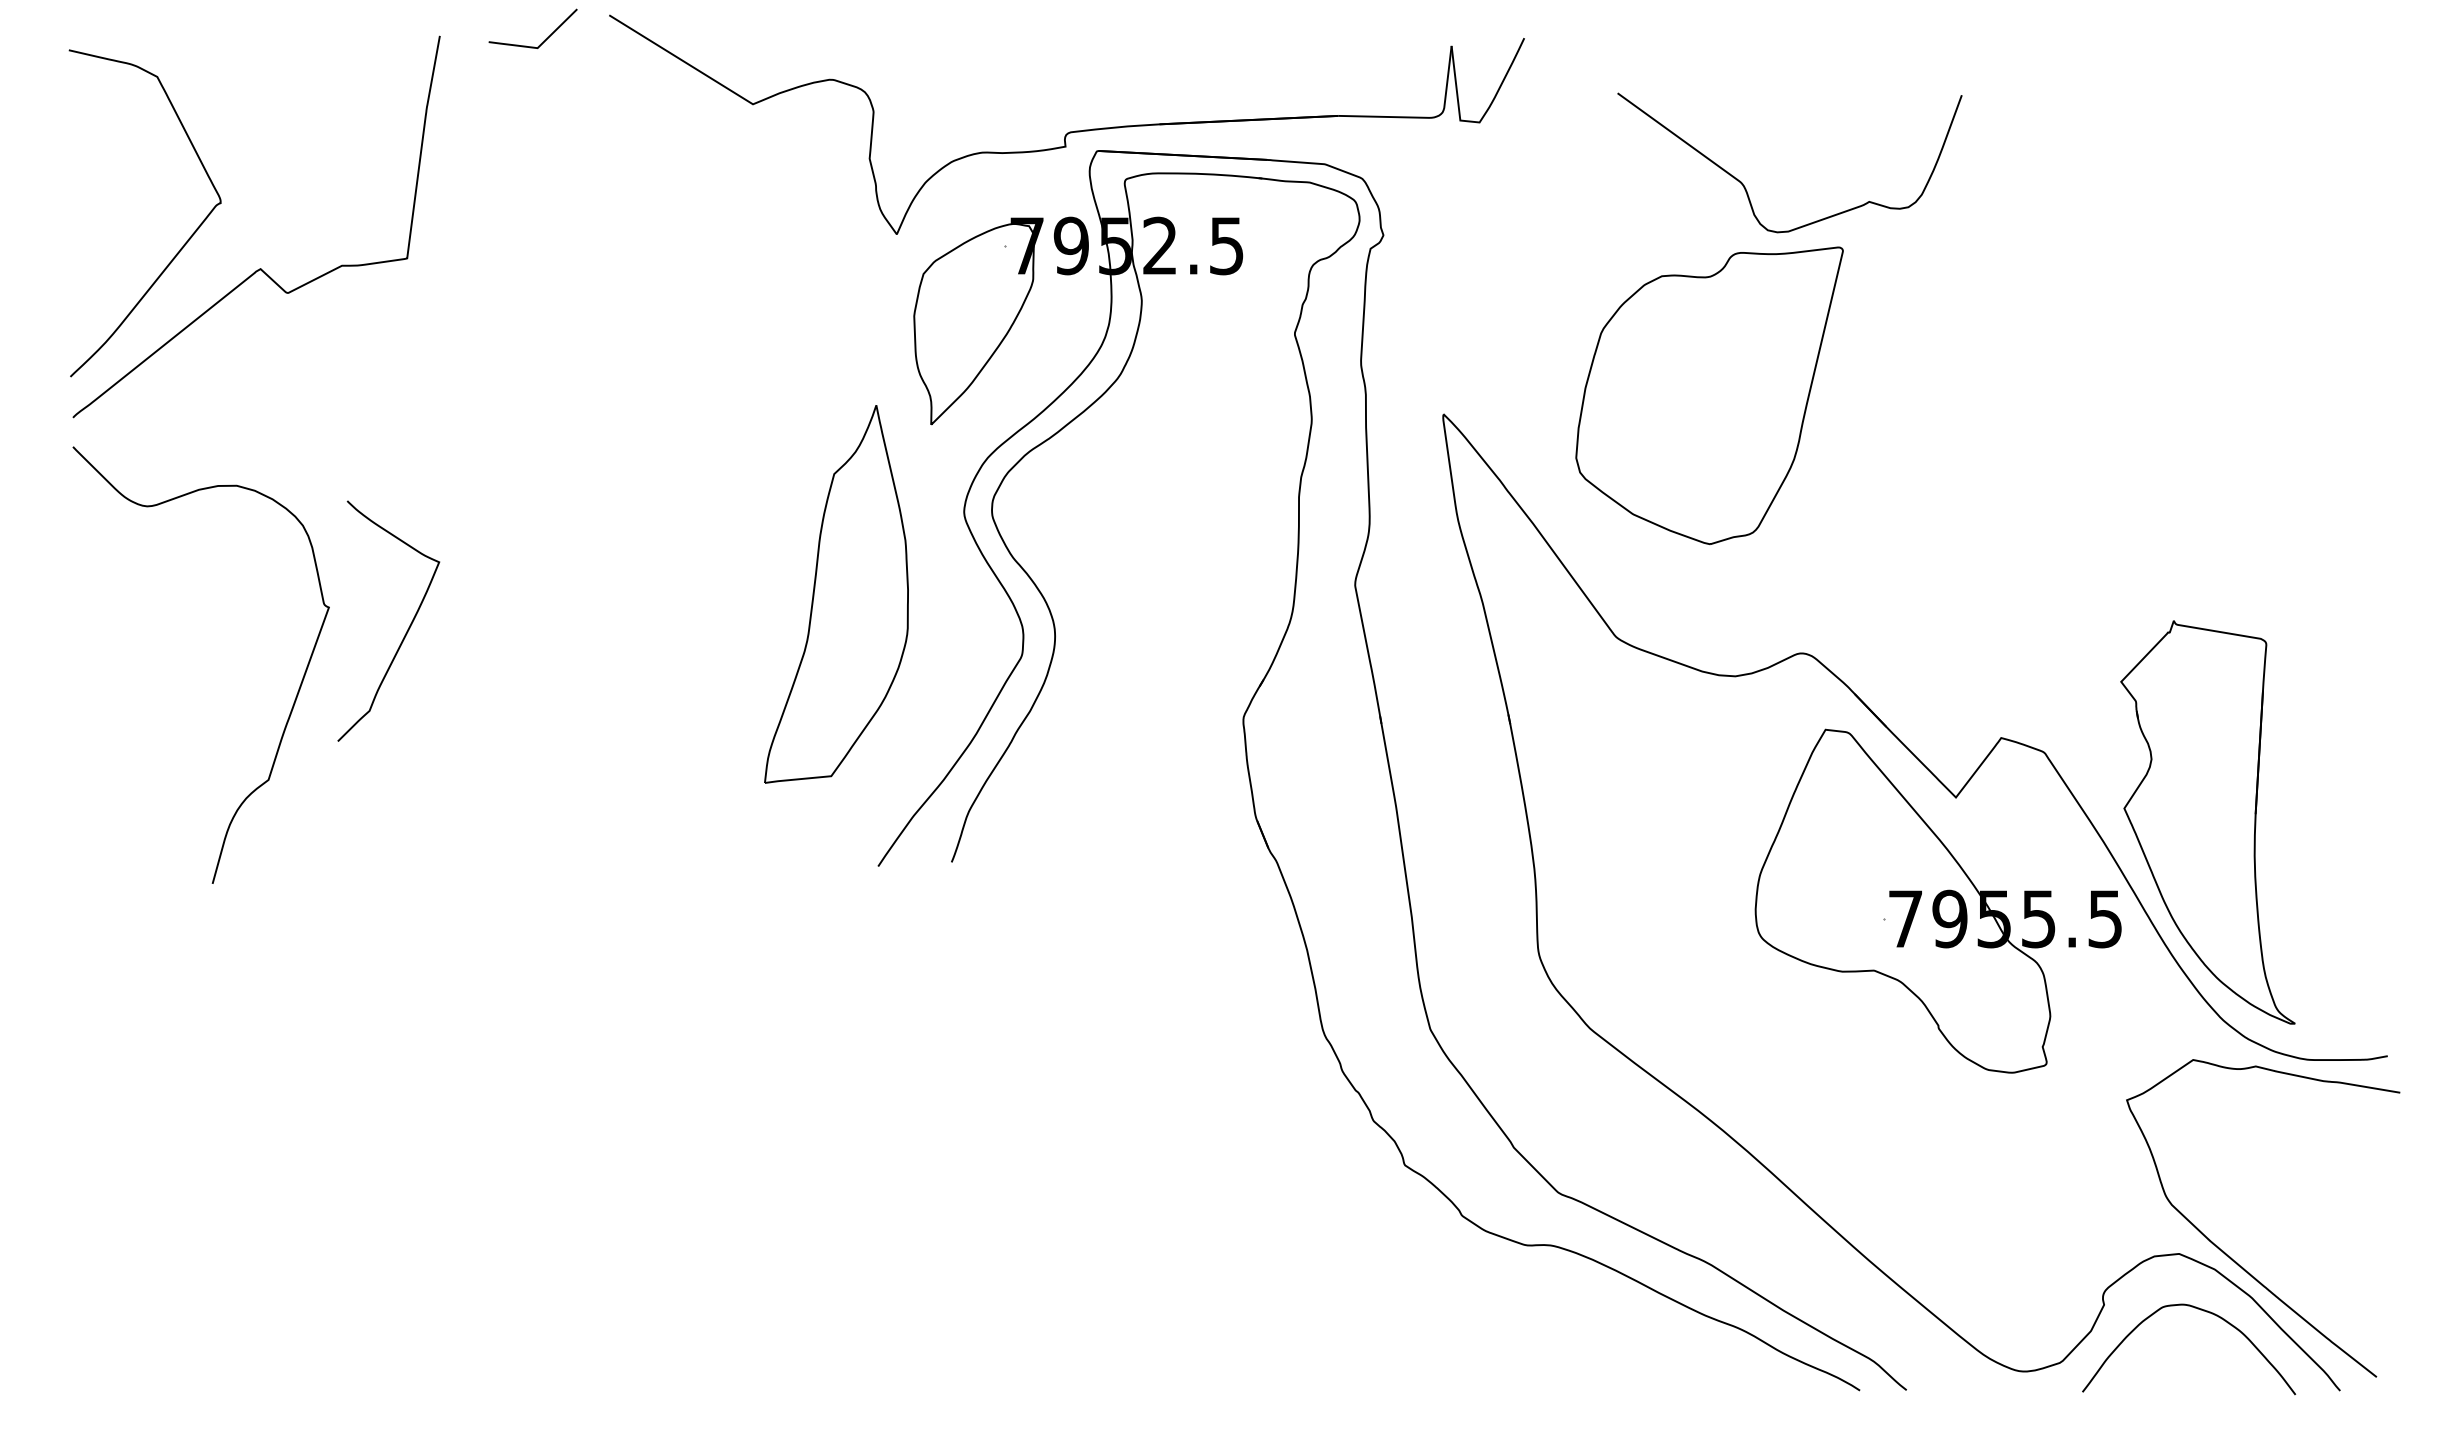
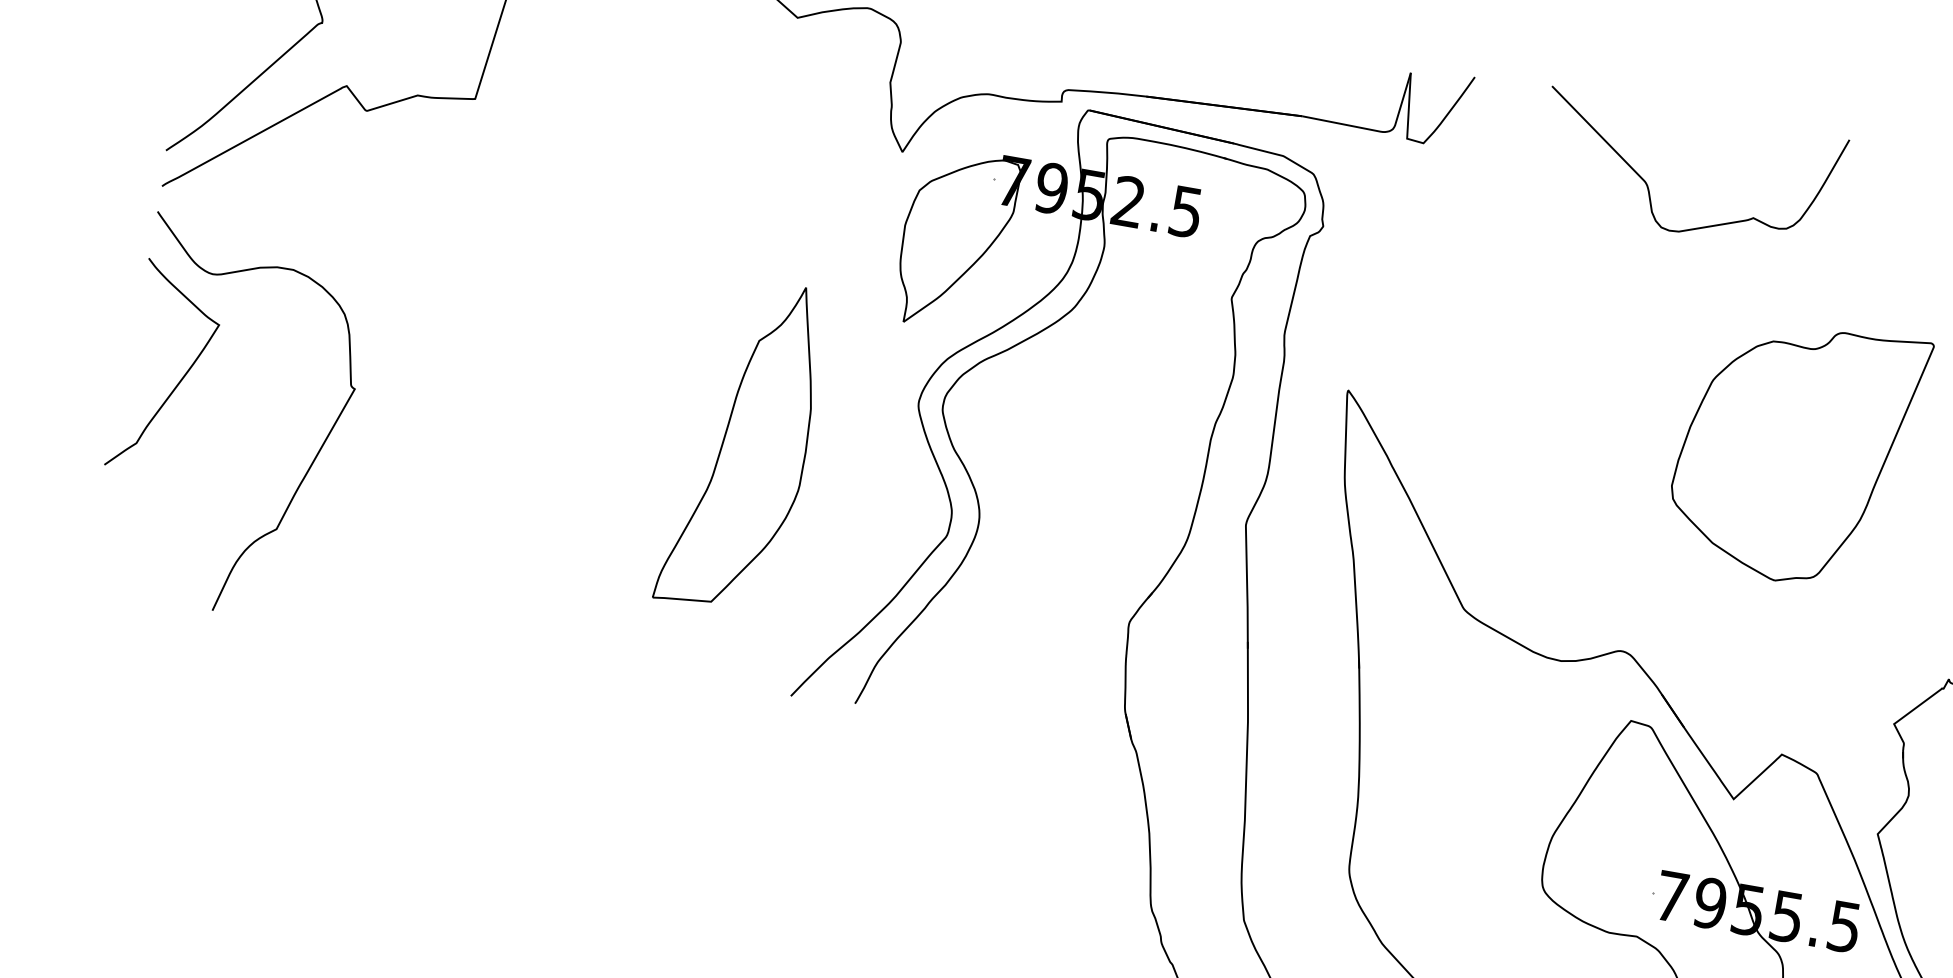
curve: (1745, 186) -> (1648, 186), moved
part: (1709, 395) -> (1796, 451), moved
part: (836, 594) -> (743, 445), moved
curve: (407, 629) -> (181, 378), moved

